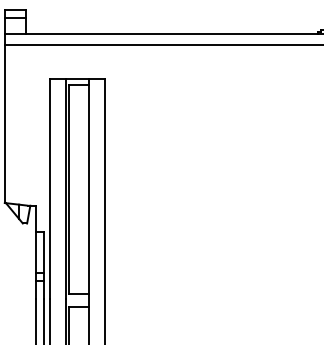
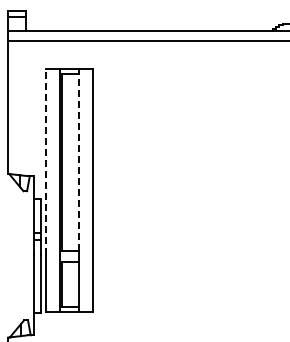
line: (50, 189) -> (46, 162), solid -> dashed
line: (89, 189) -> (79, 162), solid -> dashed

